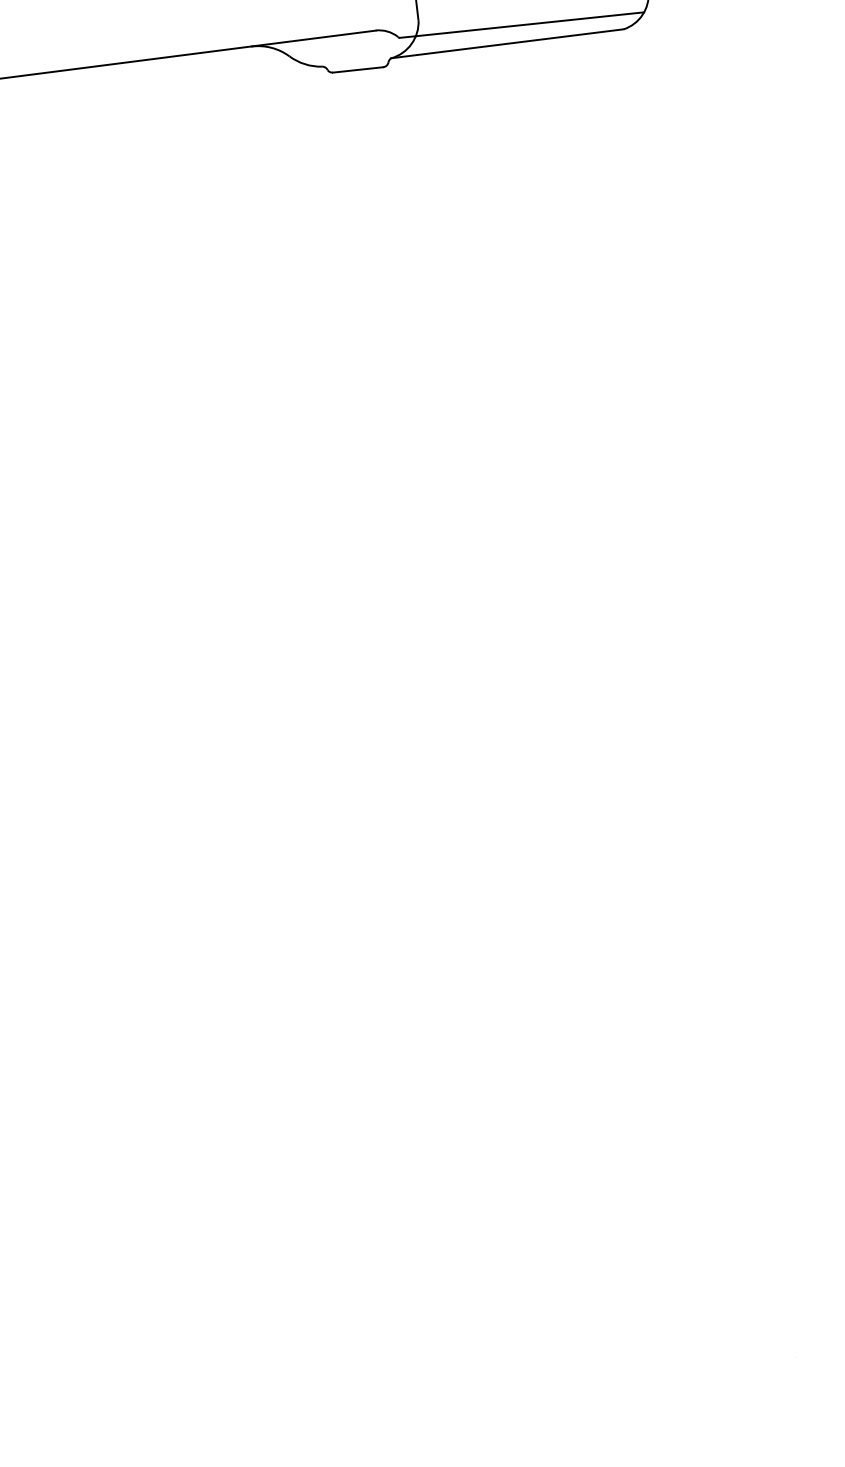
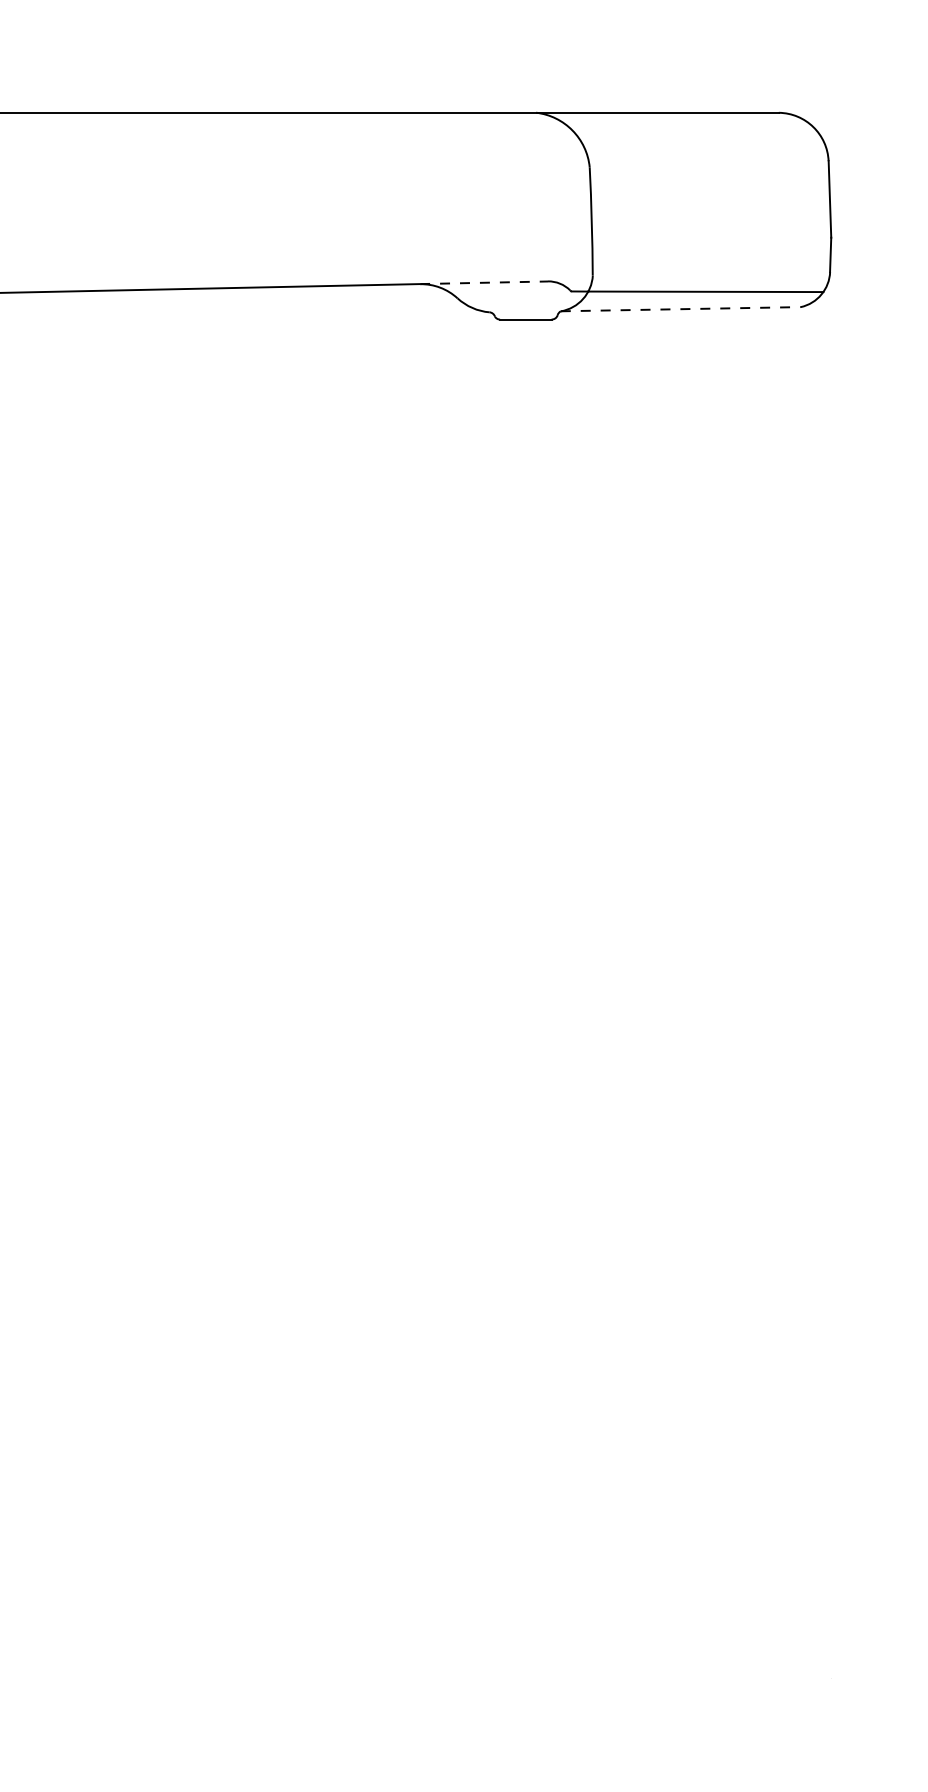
line: (314, 38) -> (484, 282), solid -> dashed
line: (507, 44) -> (680, 309), solid -> dashed

